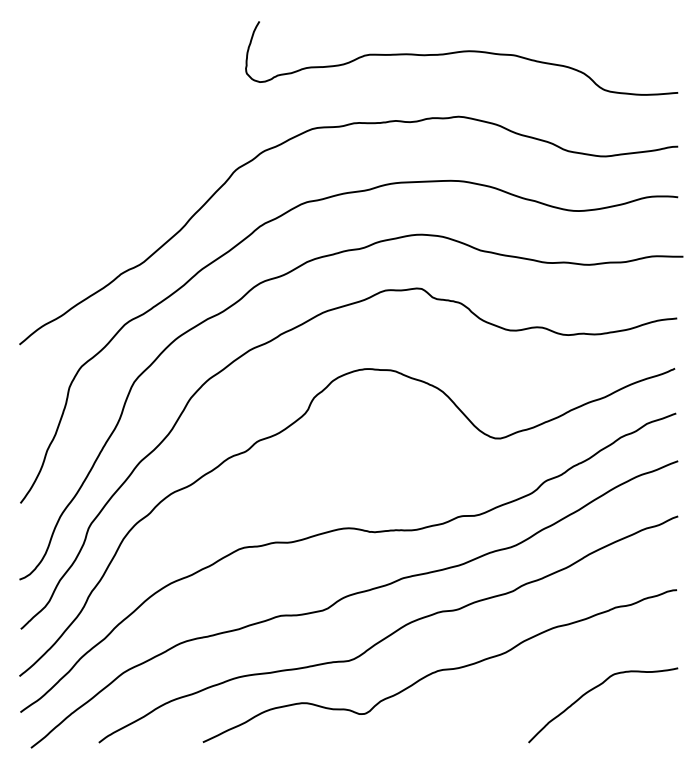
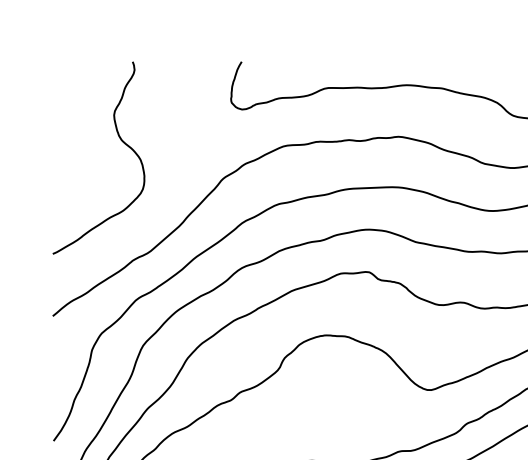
curve: (105, 120) -> (120, 139), added

